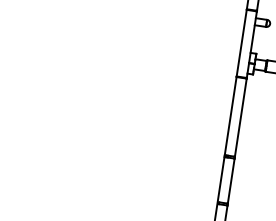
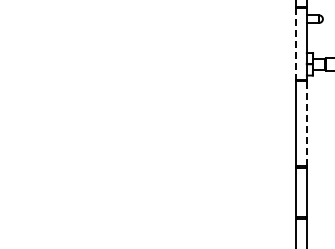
line: (241, 43) -> (295, 44), solid -> dashed
line: (240, 116) -> (306, 122), solid -> dashed

